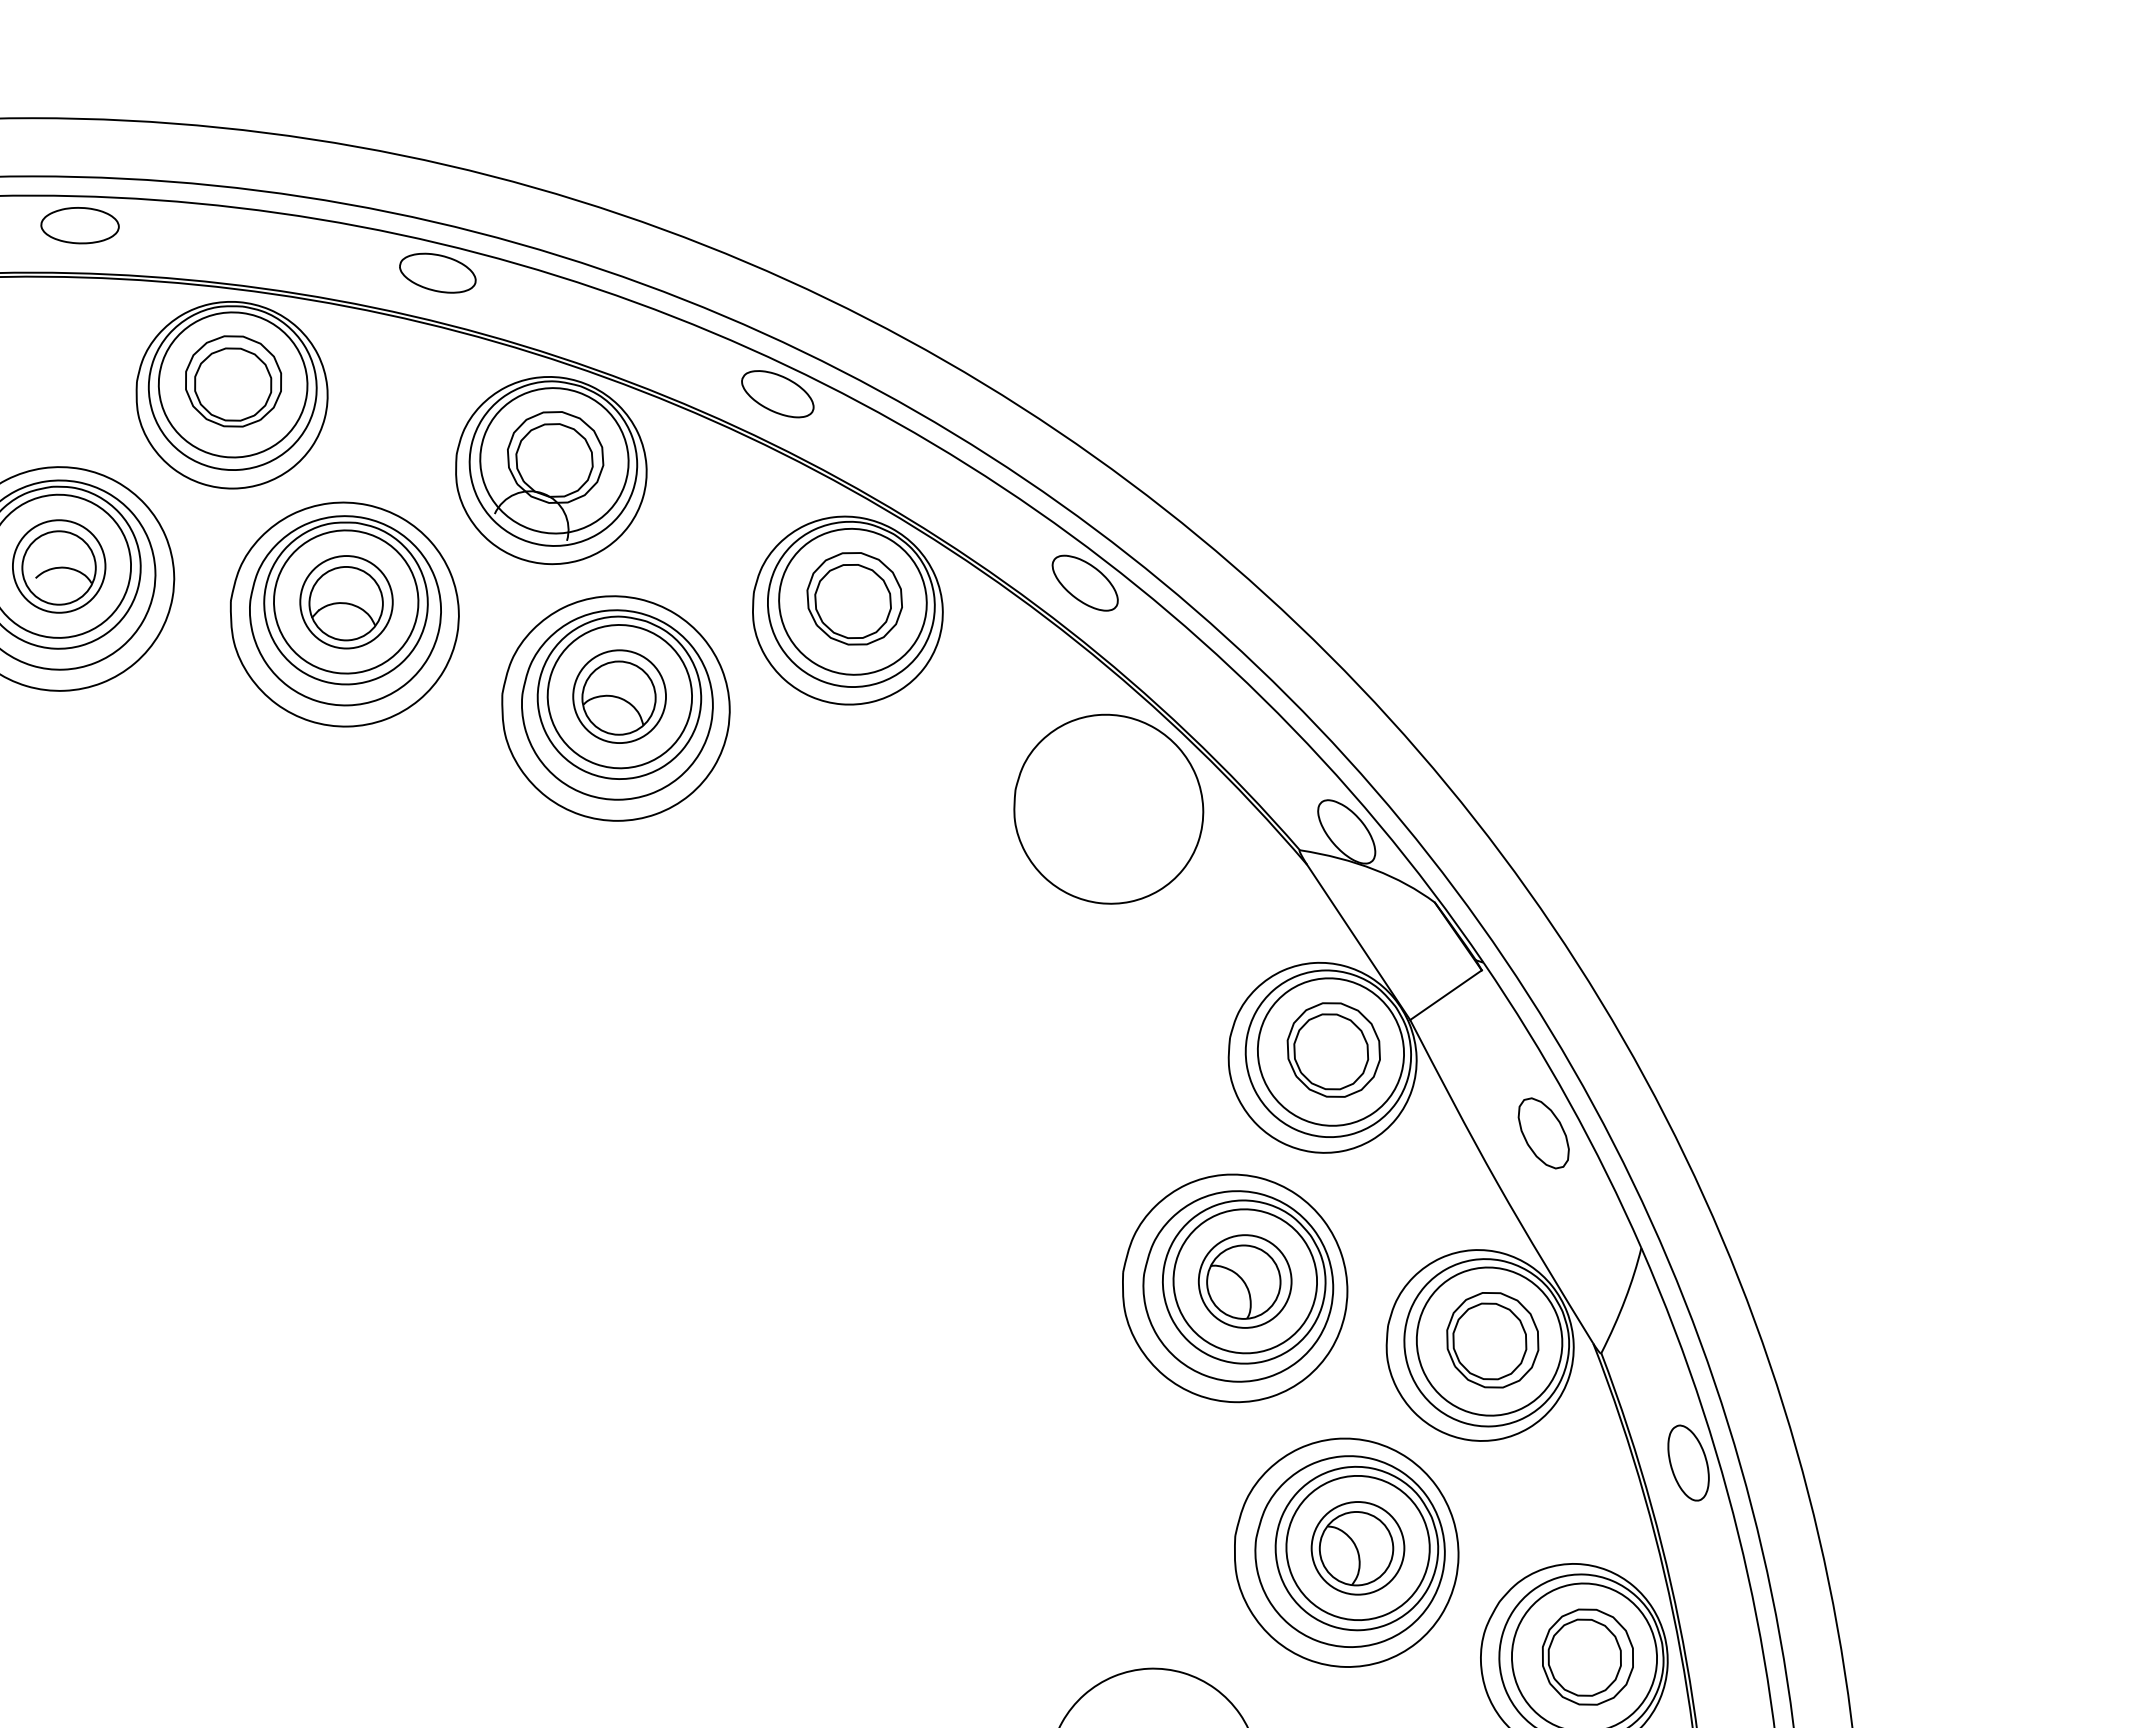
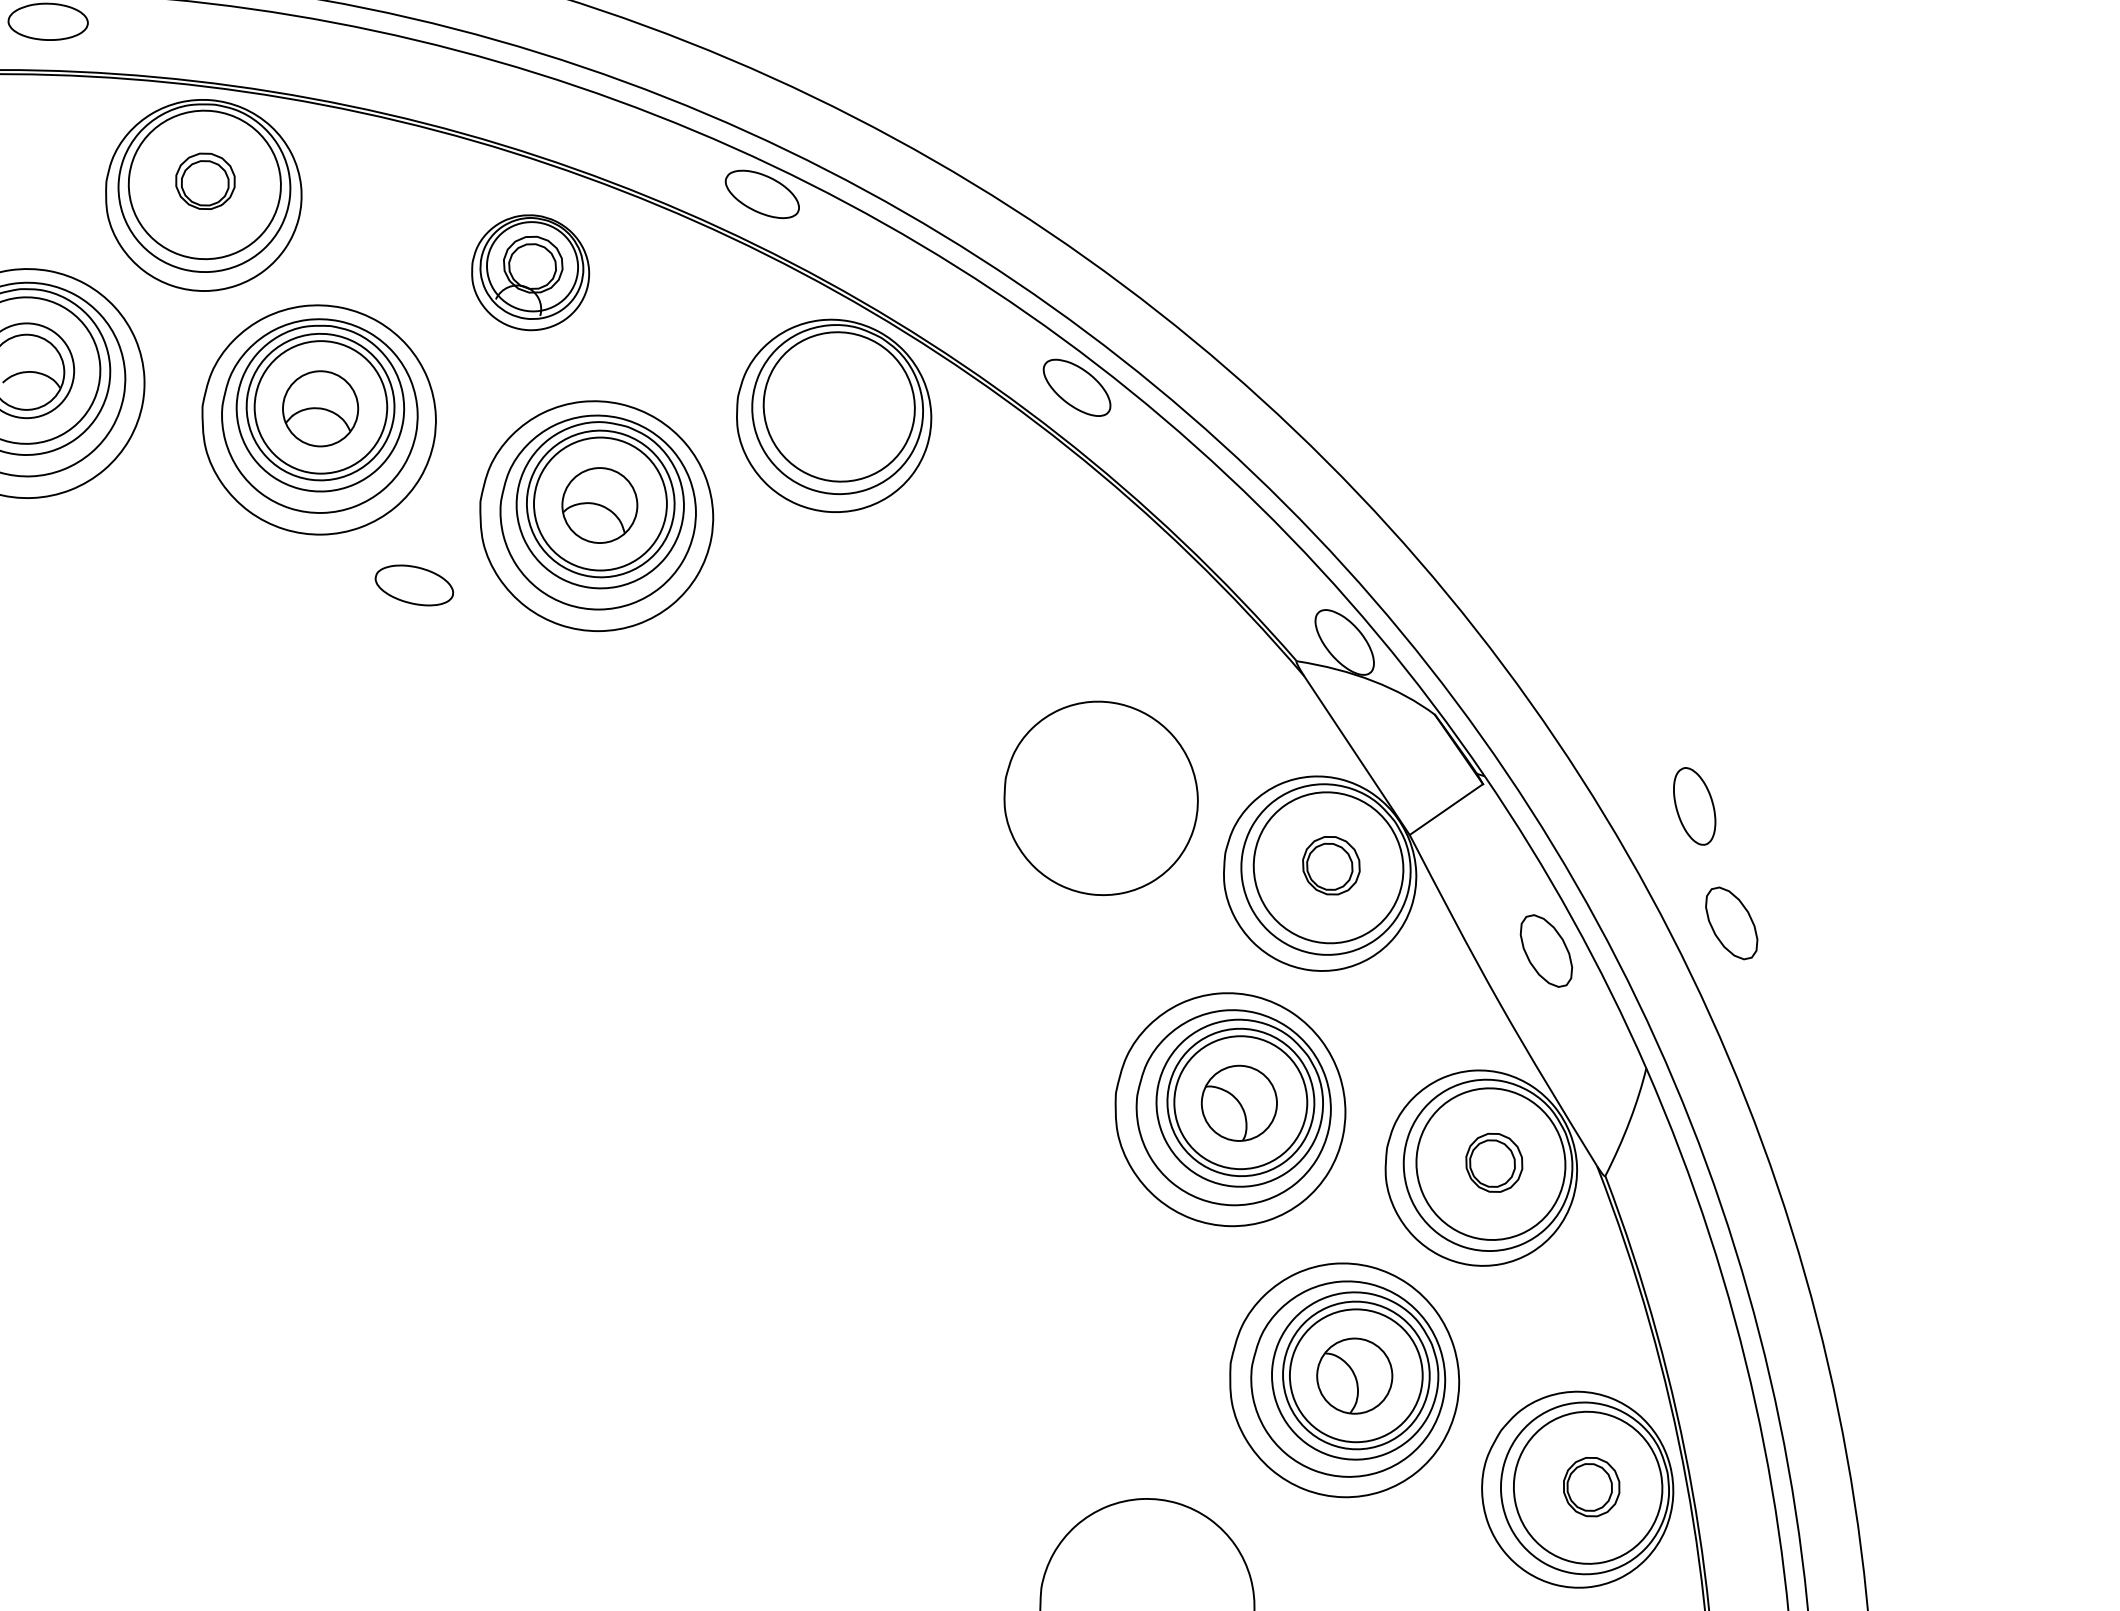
part: (437, 272) -> (414, 584), moved
part: (233, 381) -> (205, 181), size x0.6
part: (551, 470) -> (530, 272), size x0.6
part: (854, 598) -> (840, 403), removed
circle: (346, 602) -> (320, 407), size x1.4
circle: (619, 696) -> (600, 503), size x1.4
part: (1108, 808) -> (1100, 797), moved
part: (1333, 1049) -> (1331, 865), size x0.6
part: (1724, 1106) -> (1731, 923), added
circle: (1244, 1281) -> (1240, 1102), size x1.4
part: (1492, 1340) -> (1493, 1163), size x0.6
part: (1688, 1462) -> (1694, 805), moved
circle: (1357, 1548) -> (1355, 1375), size x1.4
part: (1587, 1656) -> (1591, 1486), size x0.6

